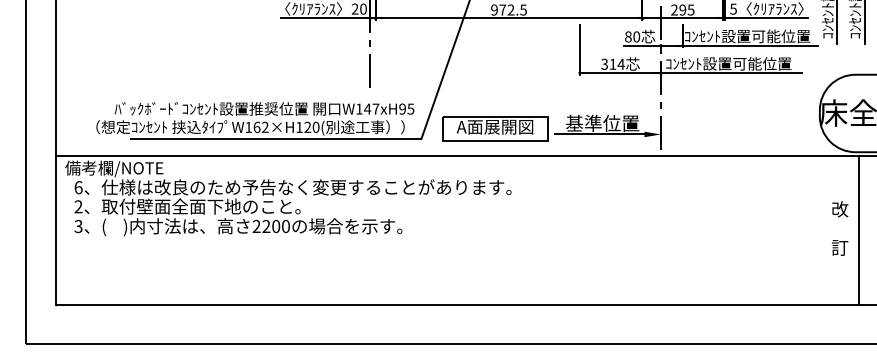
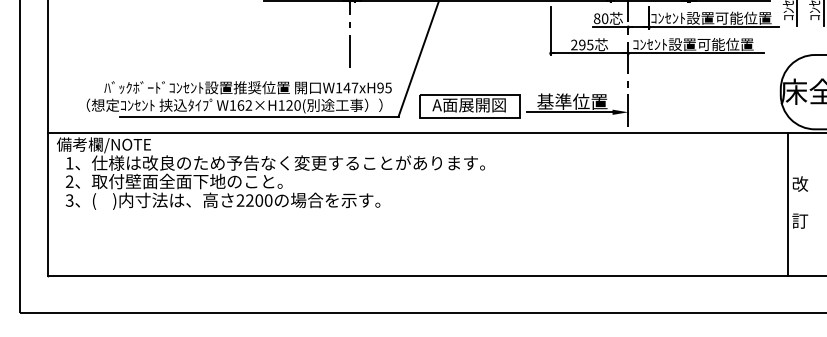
text: (612, 63) -> (581, 44), 314 -> 295
text: (78, 187) -> (69, 163), 6 -> 1
line: (858, 230) -> (788, 204), moved

